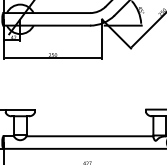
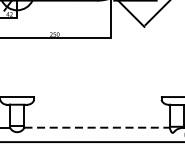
line: (90, 136) -> (97, 127), solid -> dashed

